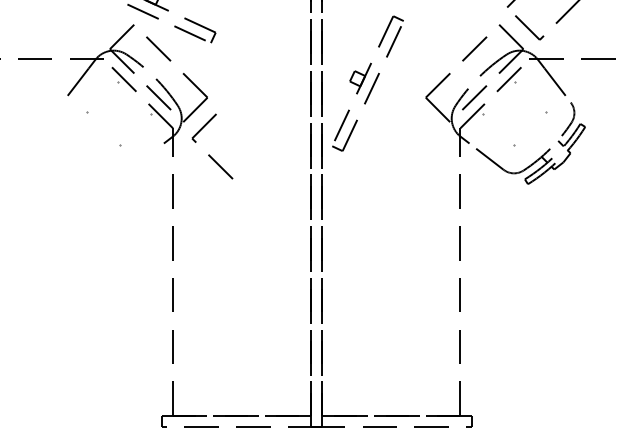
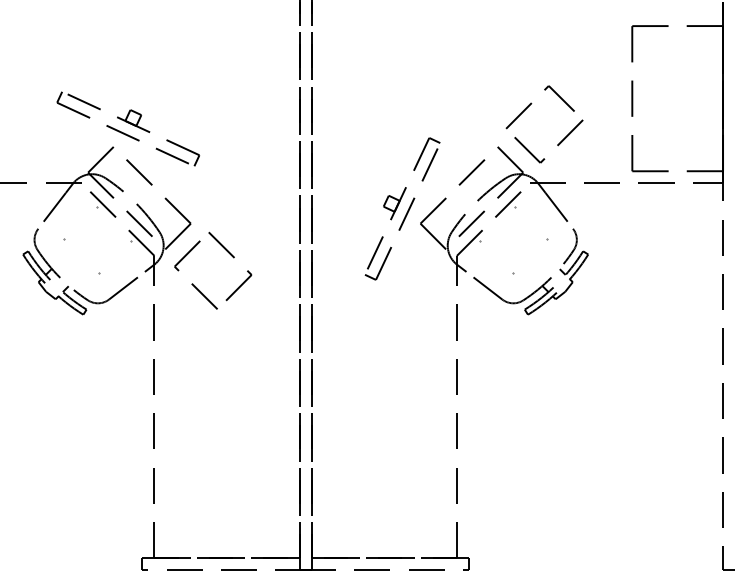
part: (367, 83) -> (402, 208), moved
part: (248, 130) -> (233, 258), added
part: (96, 160) -> (74, 289), added

